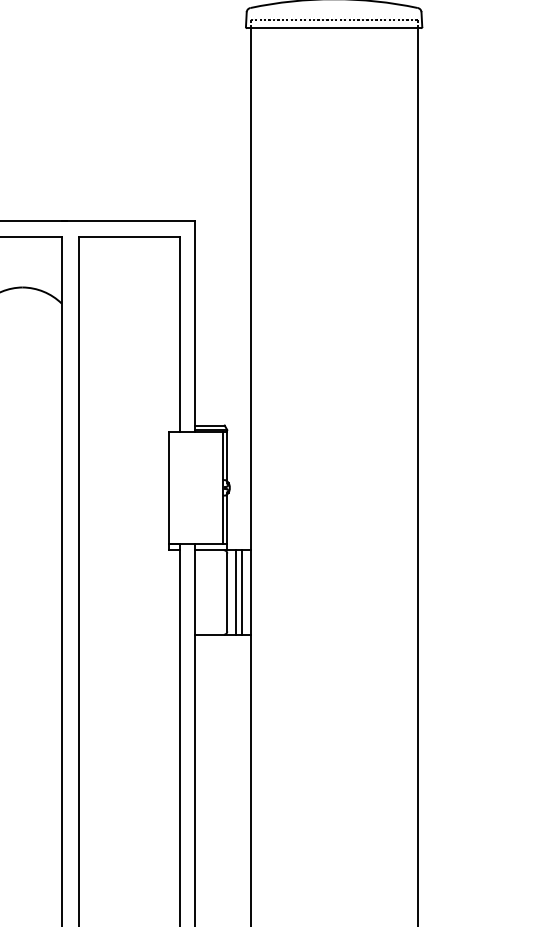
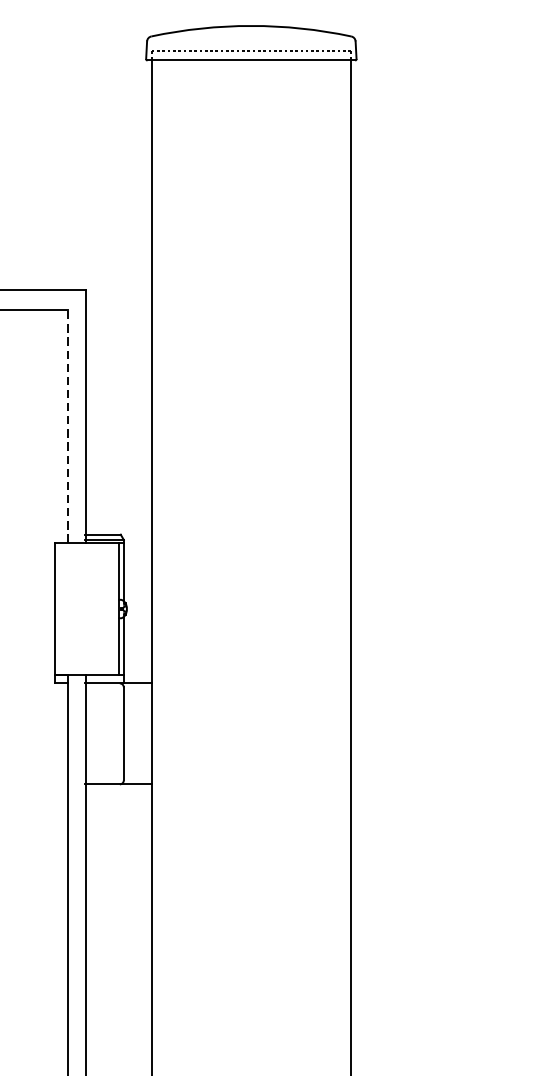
line: (180, 334) -> (68, 426), solid -> dashed
line: (236, 592) -> (134, 733), removed
line: (241, 592) -> (140, 733), removed

